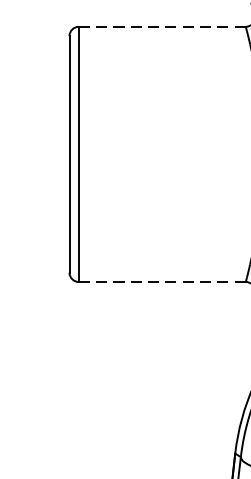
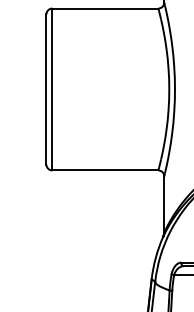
line: (160, 26) -> (104, 8), dashed -> solid
line: (160, 281) -> (104, 170), dashed -> solid

